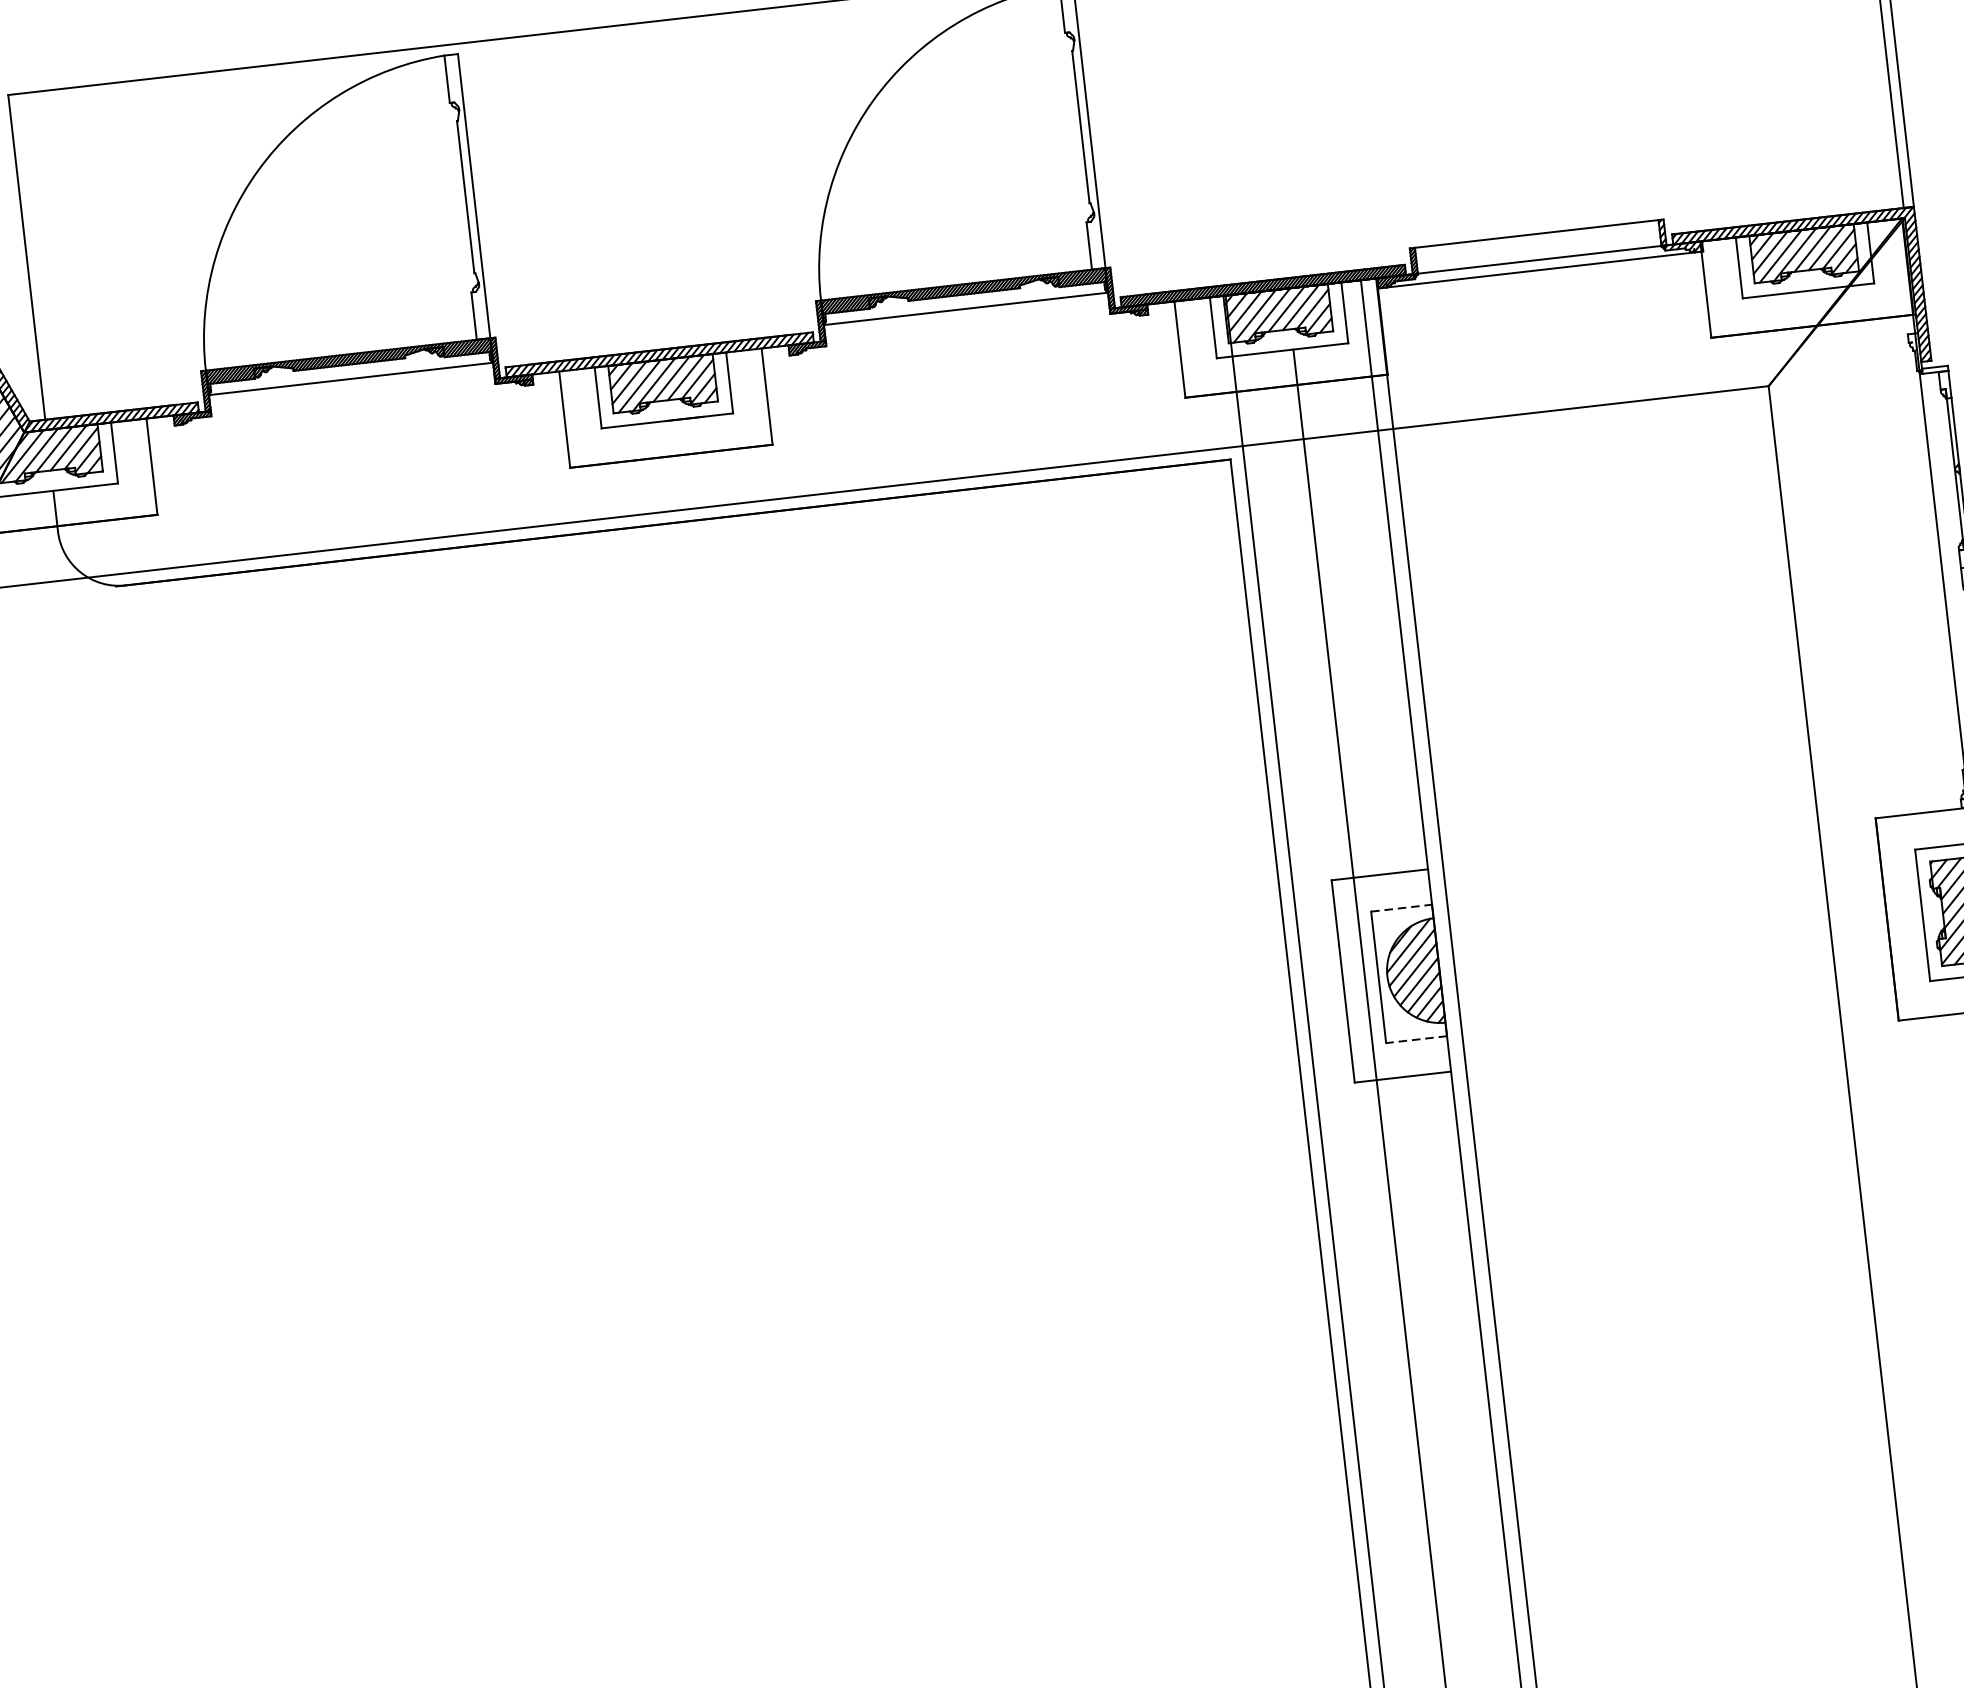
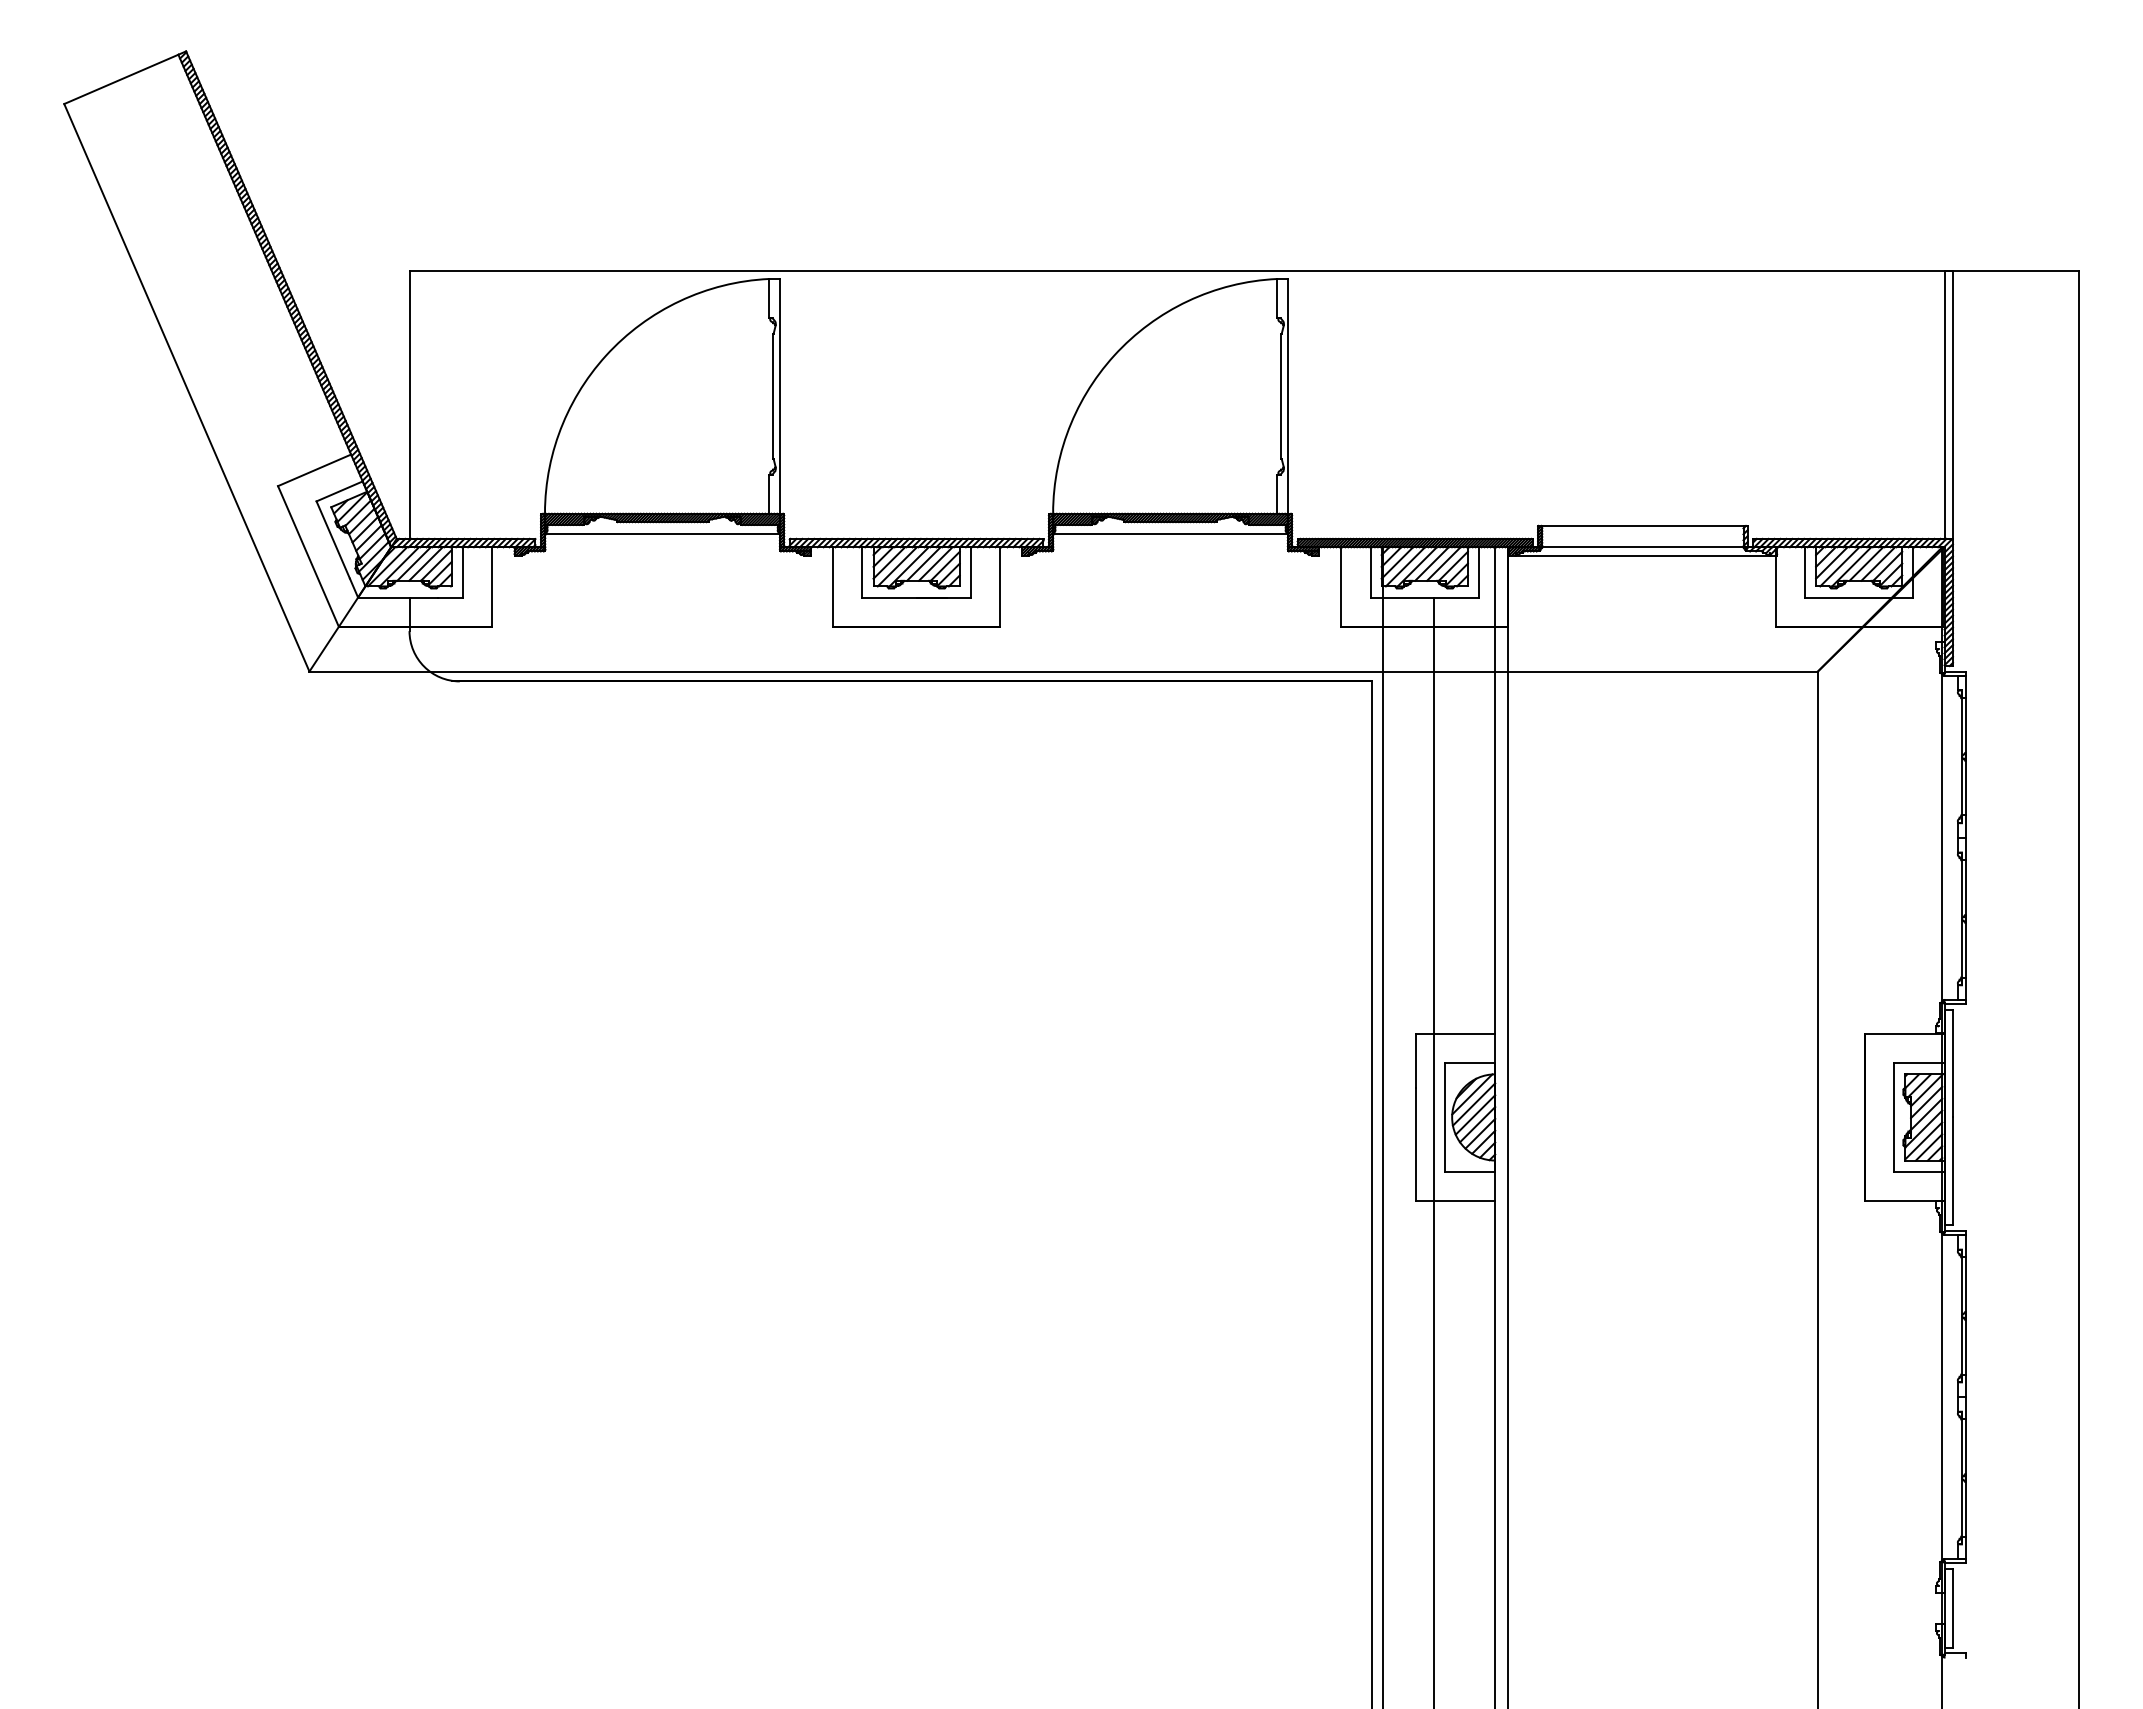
line: (1402, 908) -> (1470, 1063), dashed -> solid
line: (1415, 1039) -> (1469, 1171), dashed -> solid

